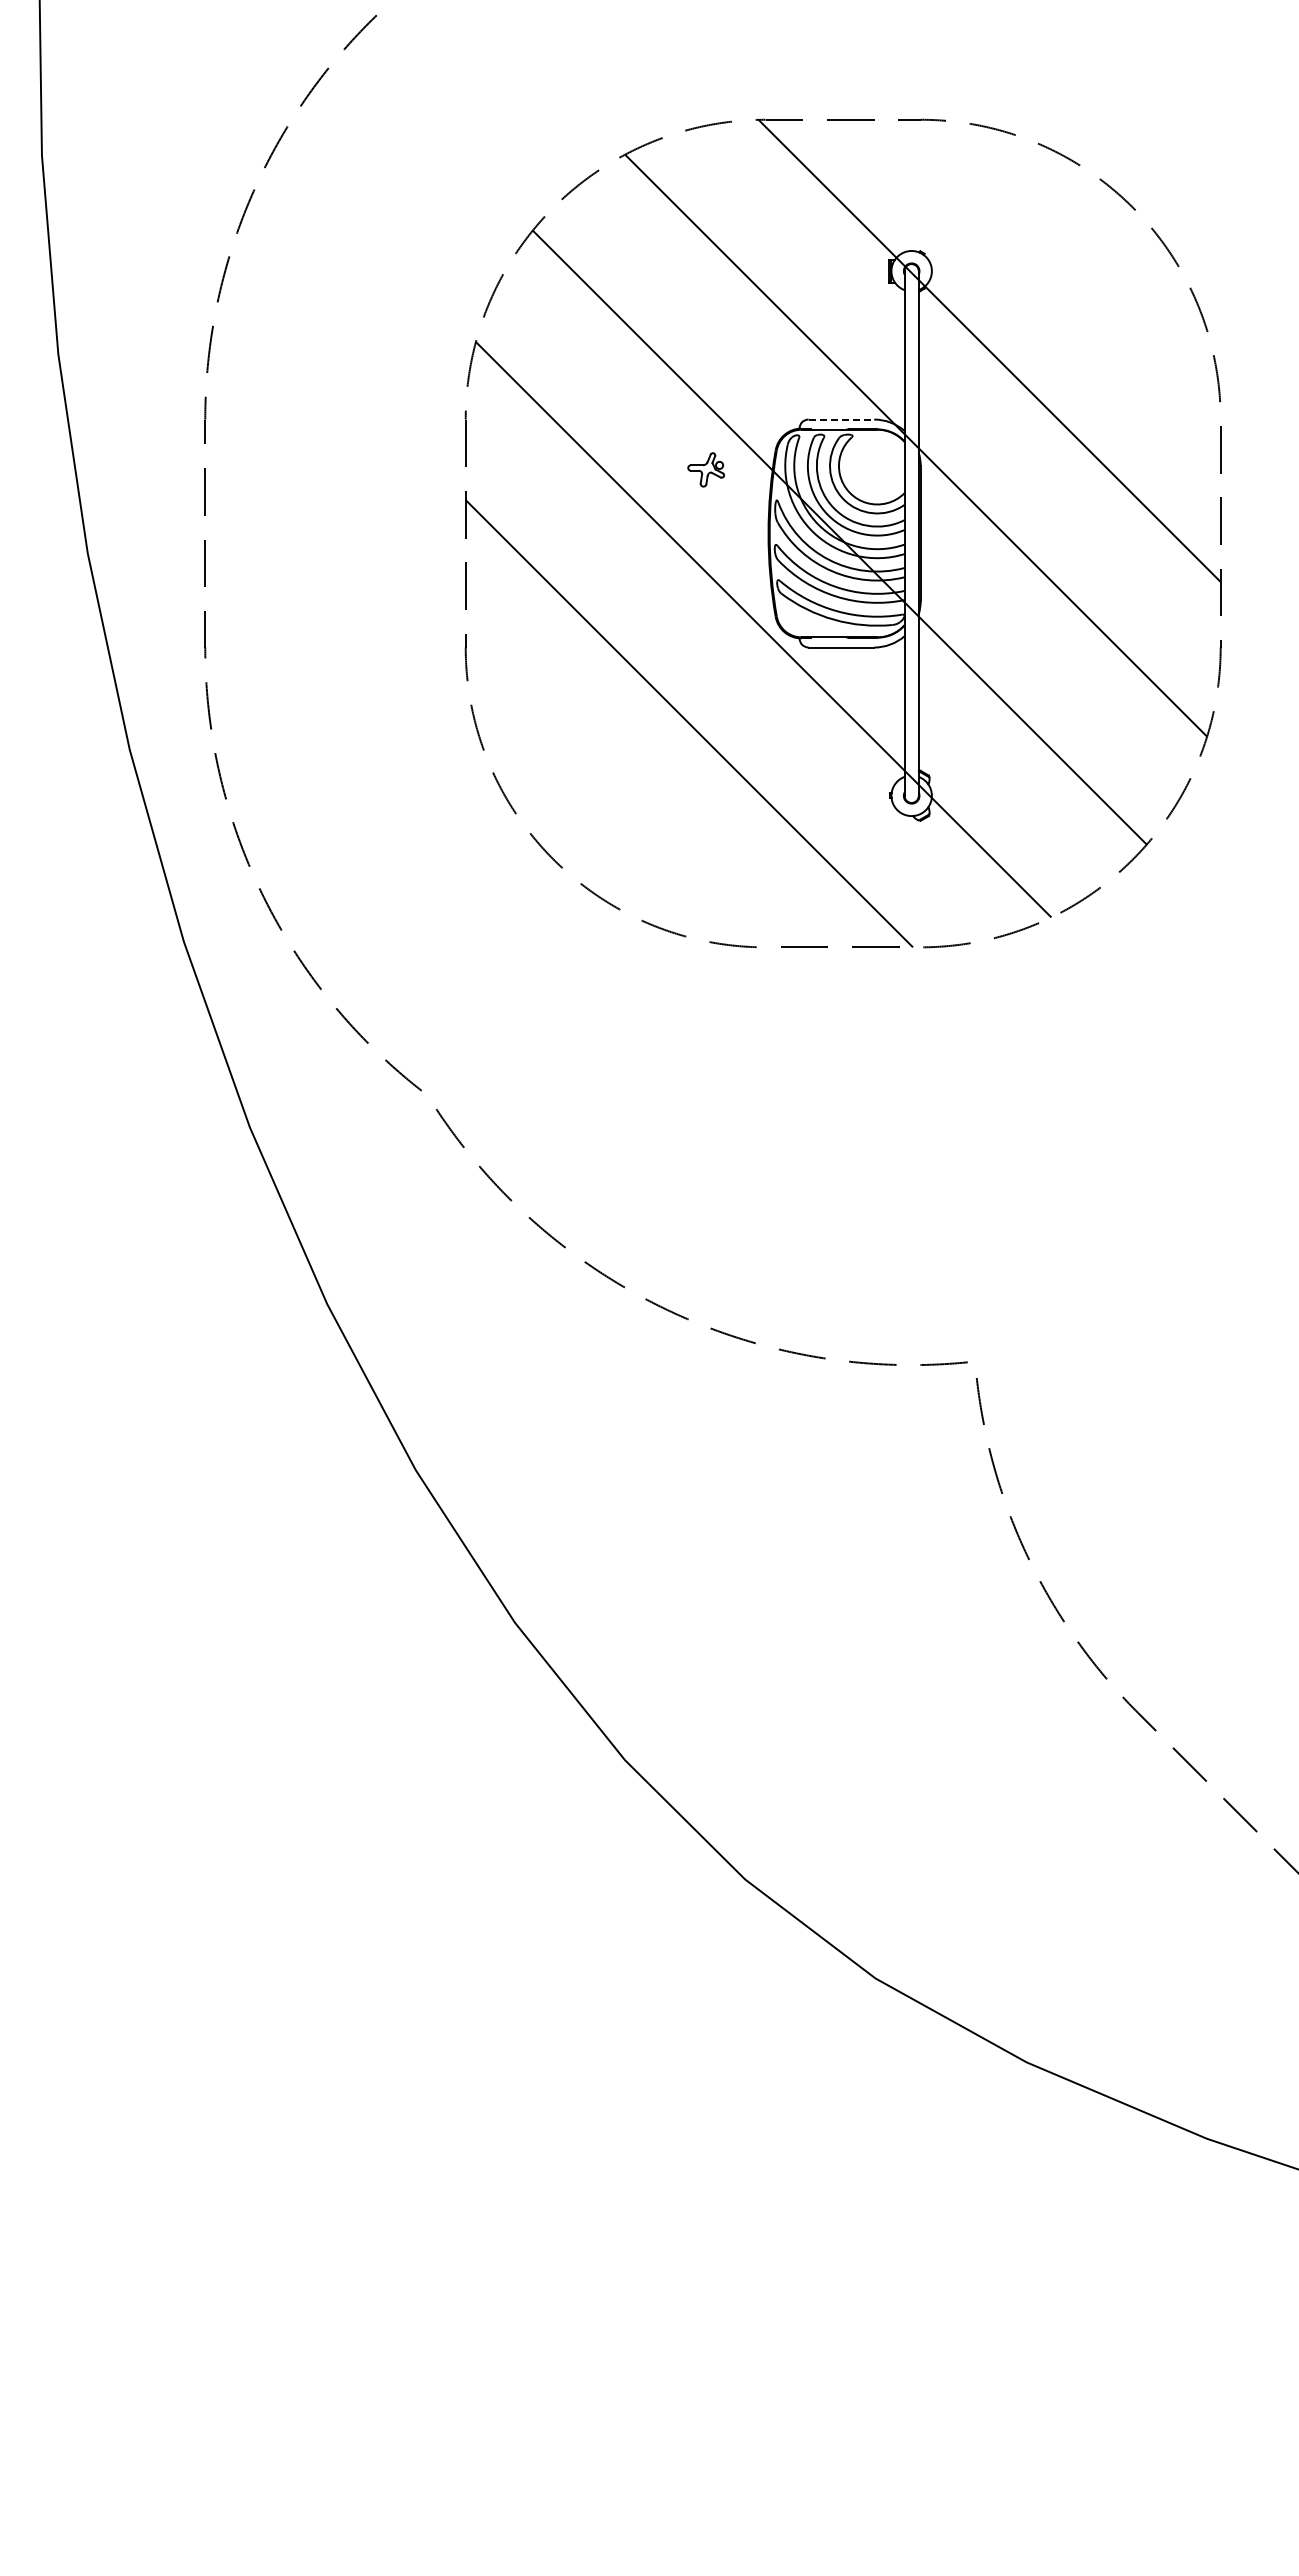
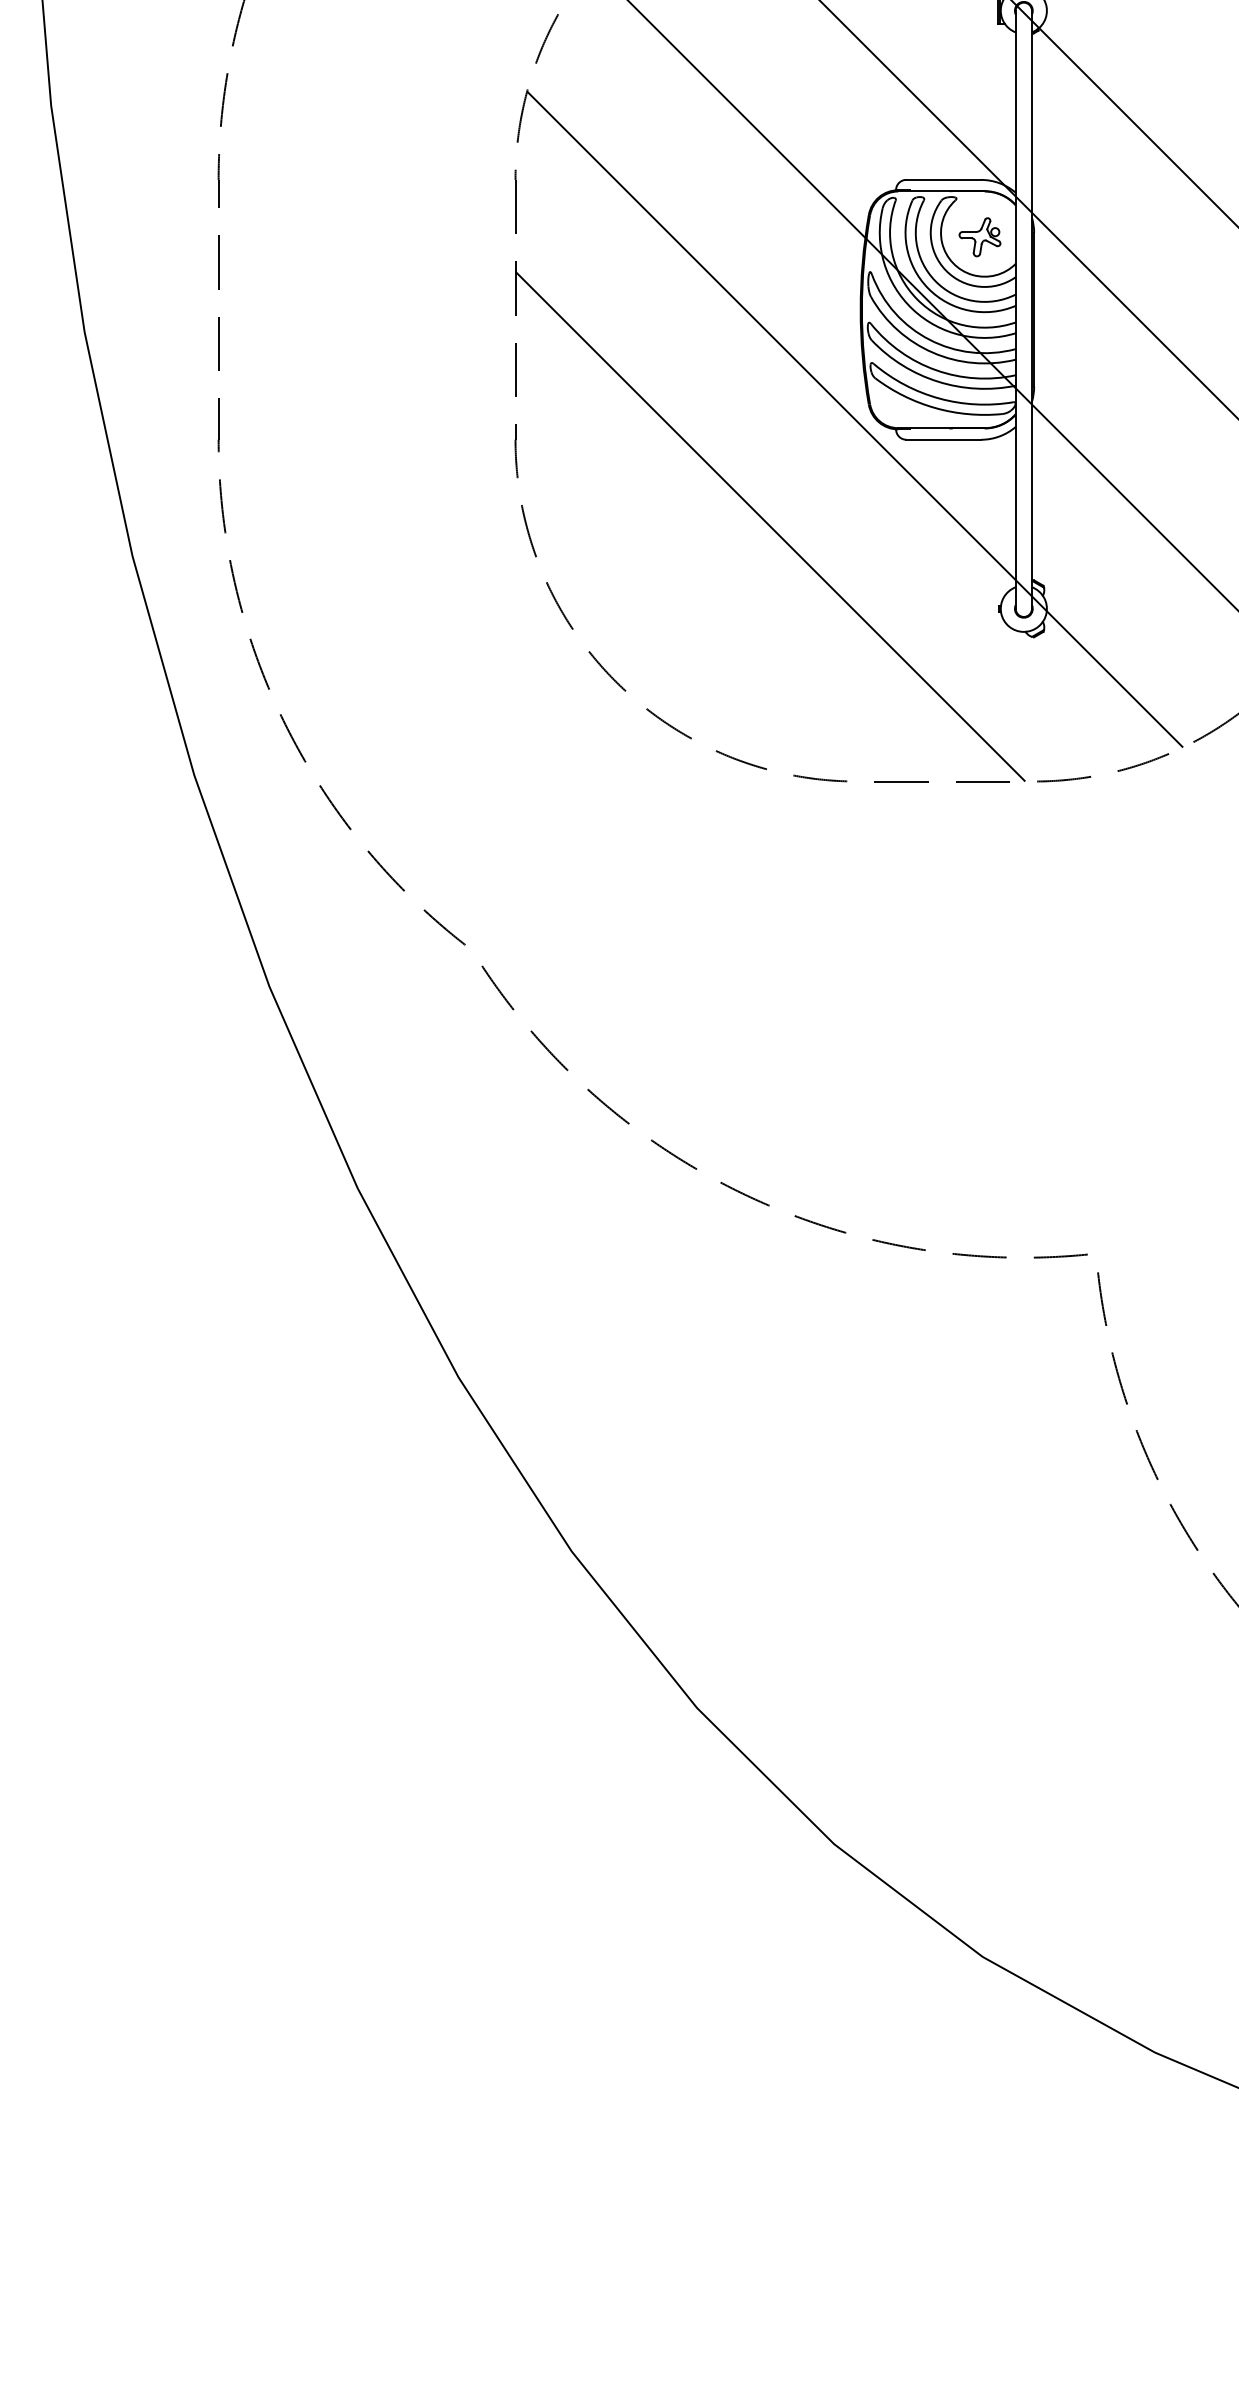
line: (841, 419) -> (943, 179), dashed -> solid
part: (706, 469) -> (980, 236), moved

